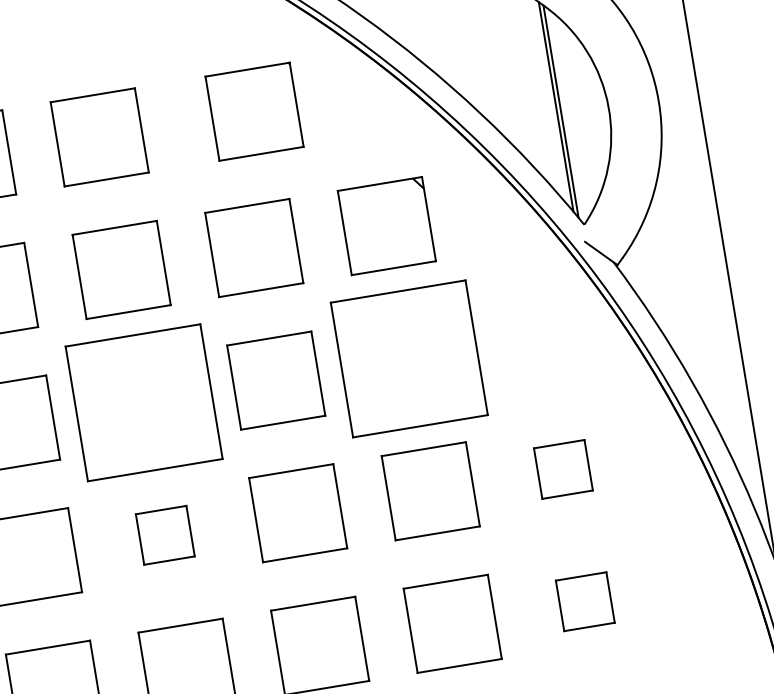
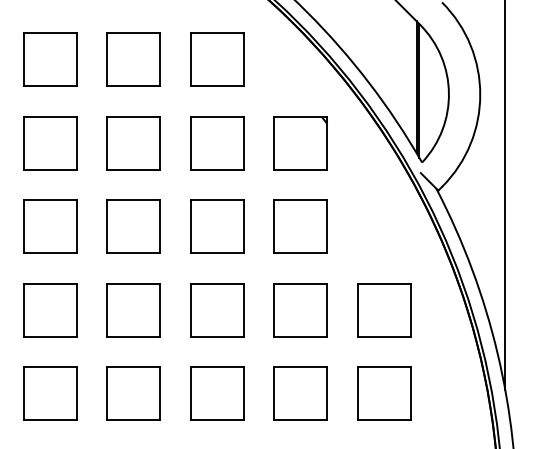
part: (254, 111) -> (217, 59), moved
part: (408, 358) -> (300, 226), size x0.62
part: (142, 402) -> (133, 226), size x0.62
part: (563, 469) -> (384, 310), size x1.67
part: (164, 535) -> (133, 310), size x1.67
part: (585, 601) -> (384, 393), size x1.67

